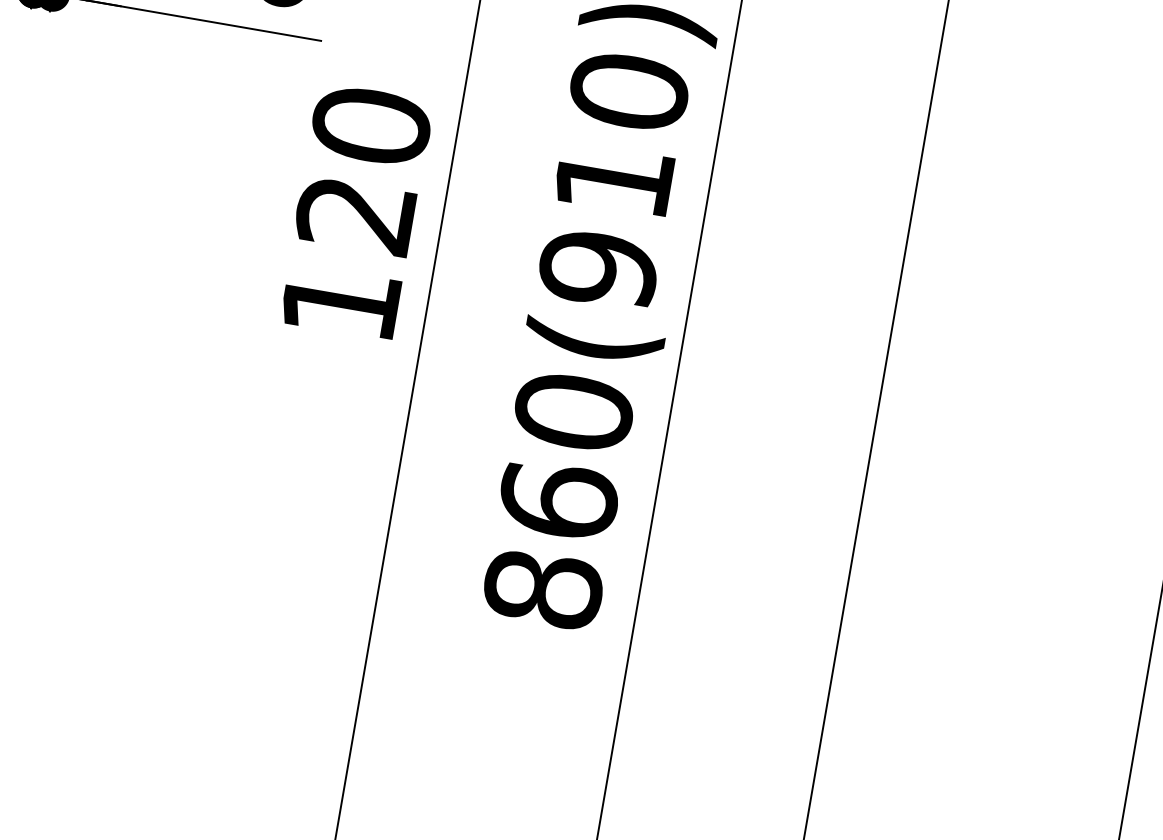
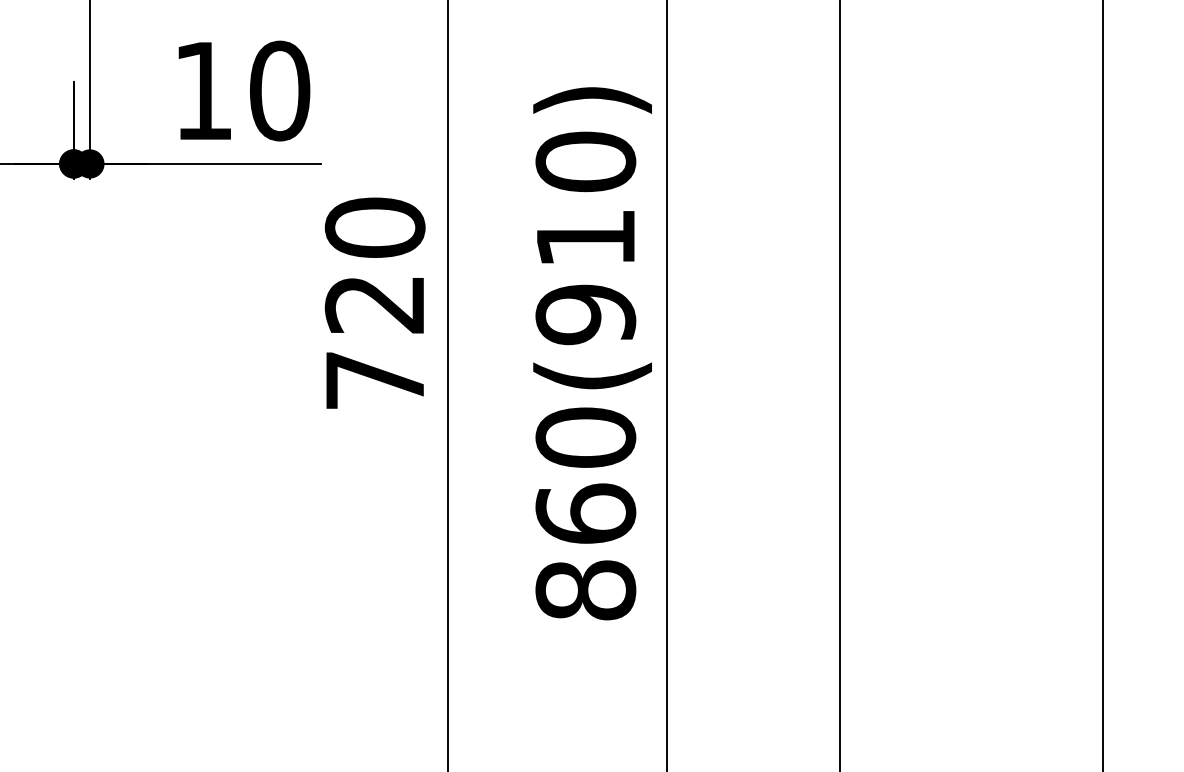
text: (339, 303) -> (374, 380), 120 -> 720

